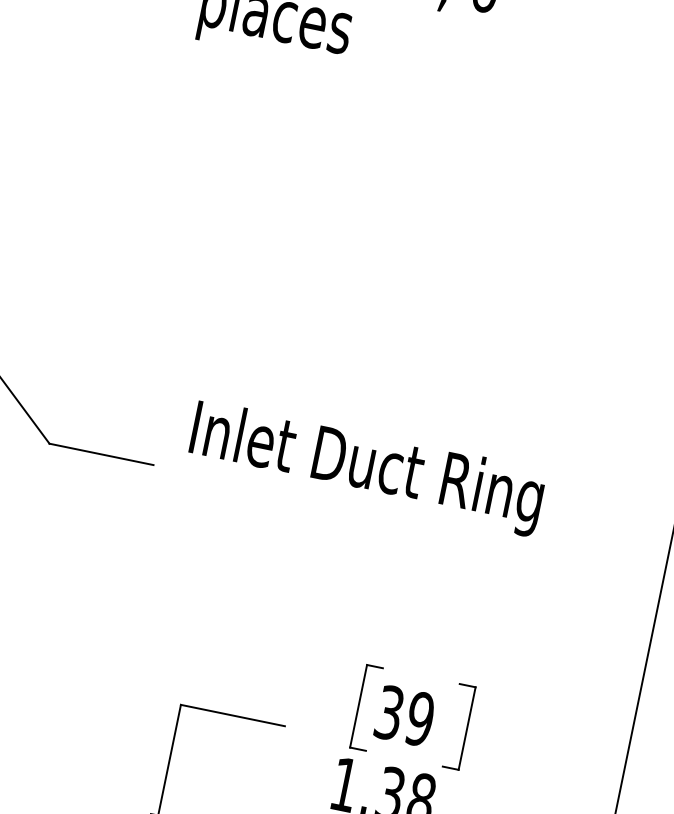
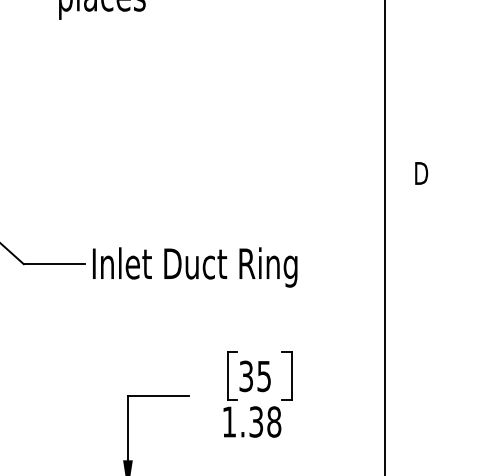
text: (367, 468) -> (195, 267), moved
text: (420, 717) -> (264, 375), 39 -> 35

